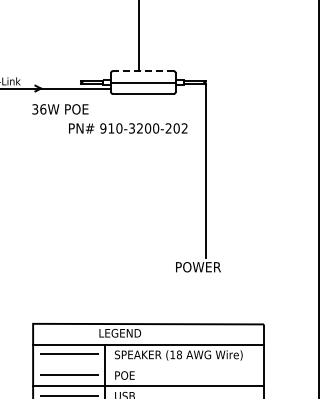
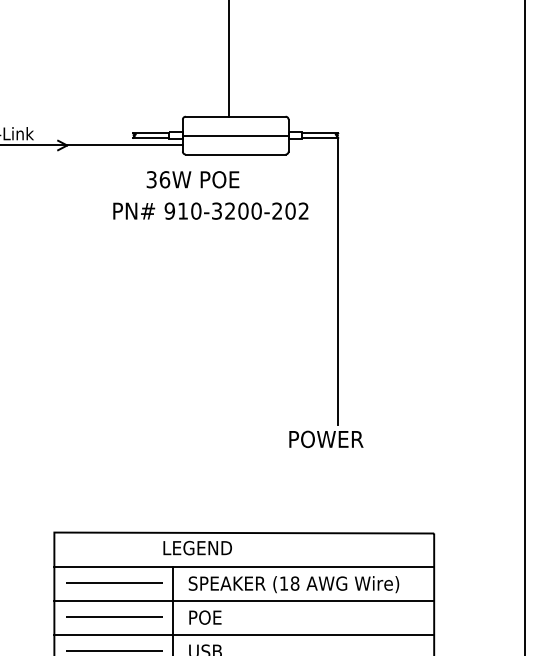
line: (142, 71) -> (234, 117), dashed -> solid
text: (60, 109) -> (193, 179), moved
line: (148, 365) -> (244, 601), added

